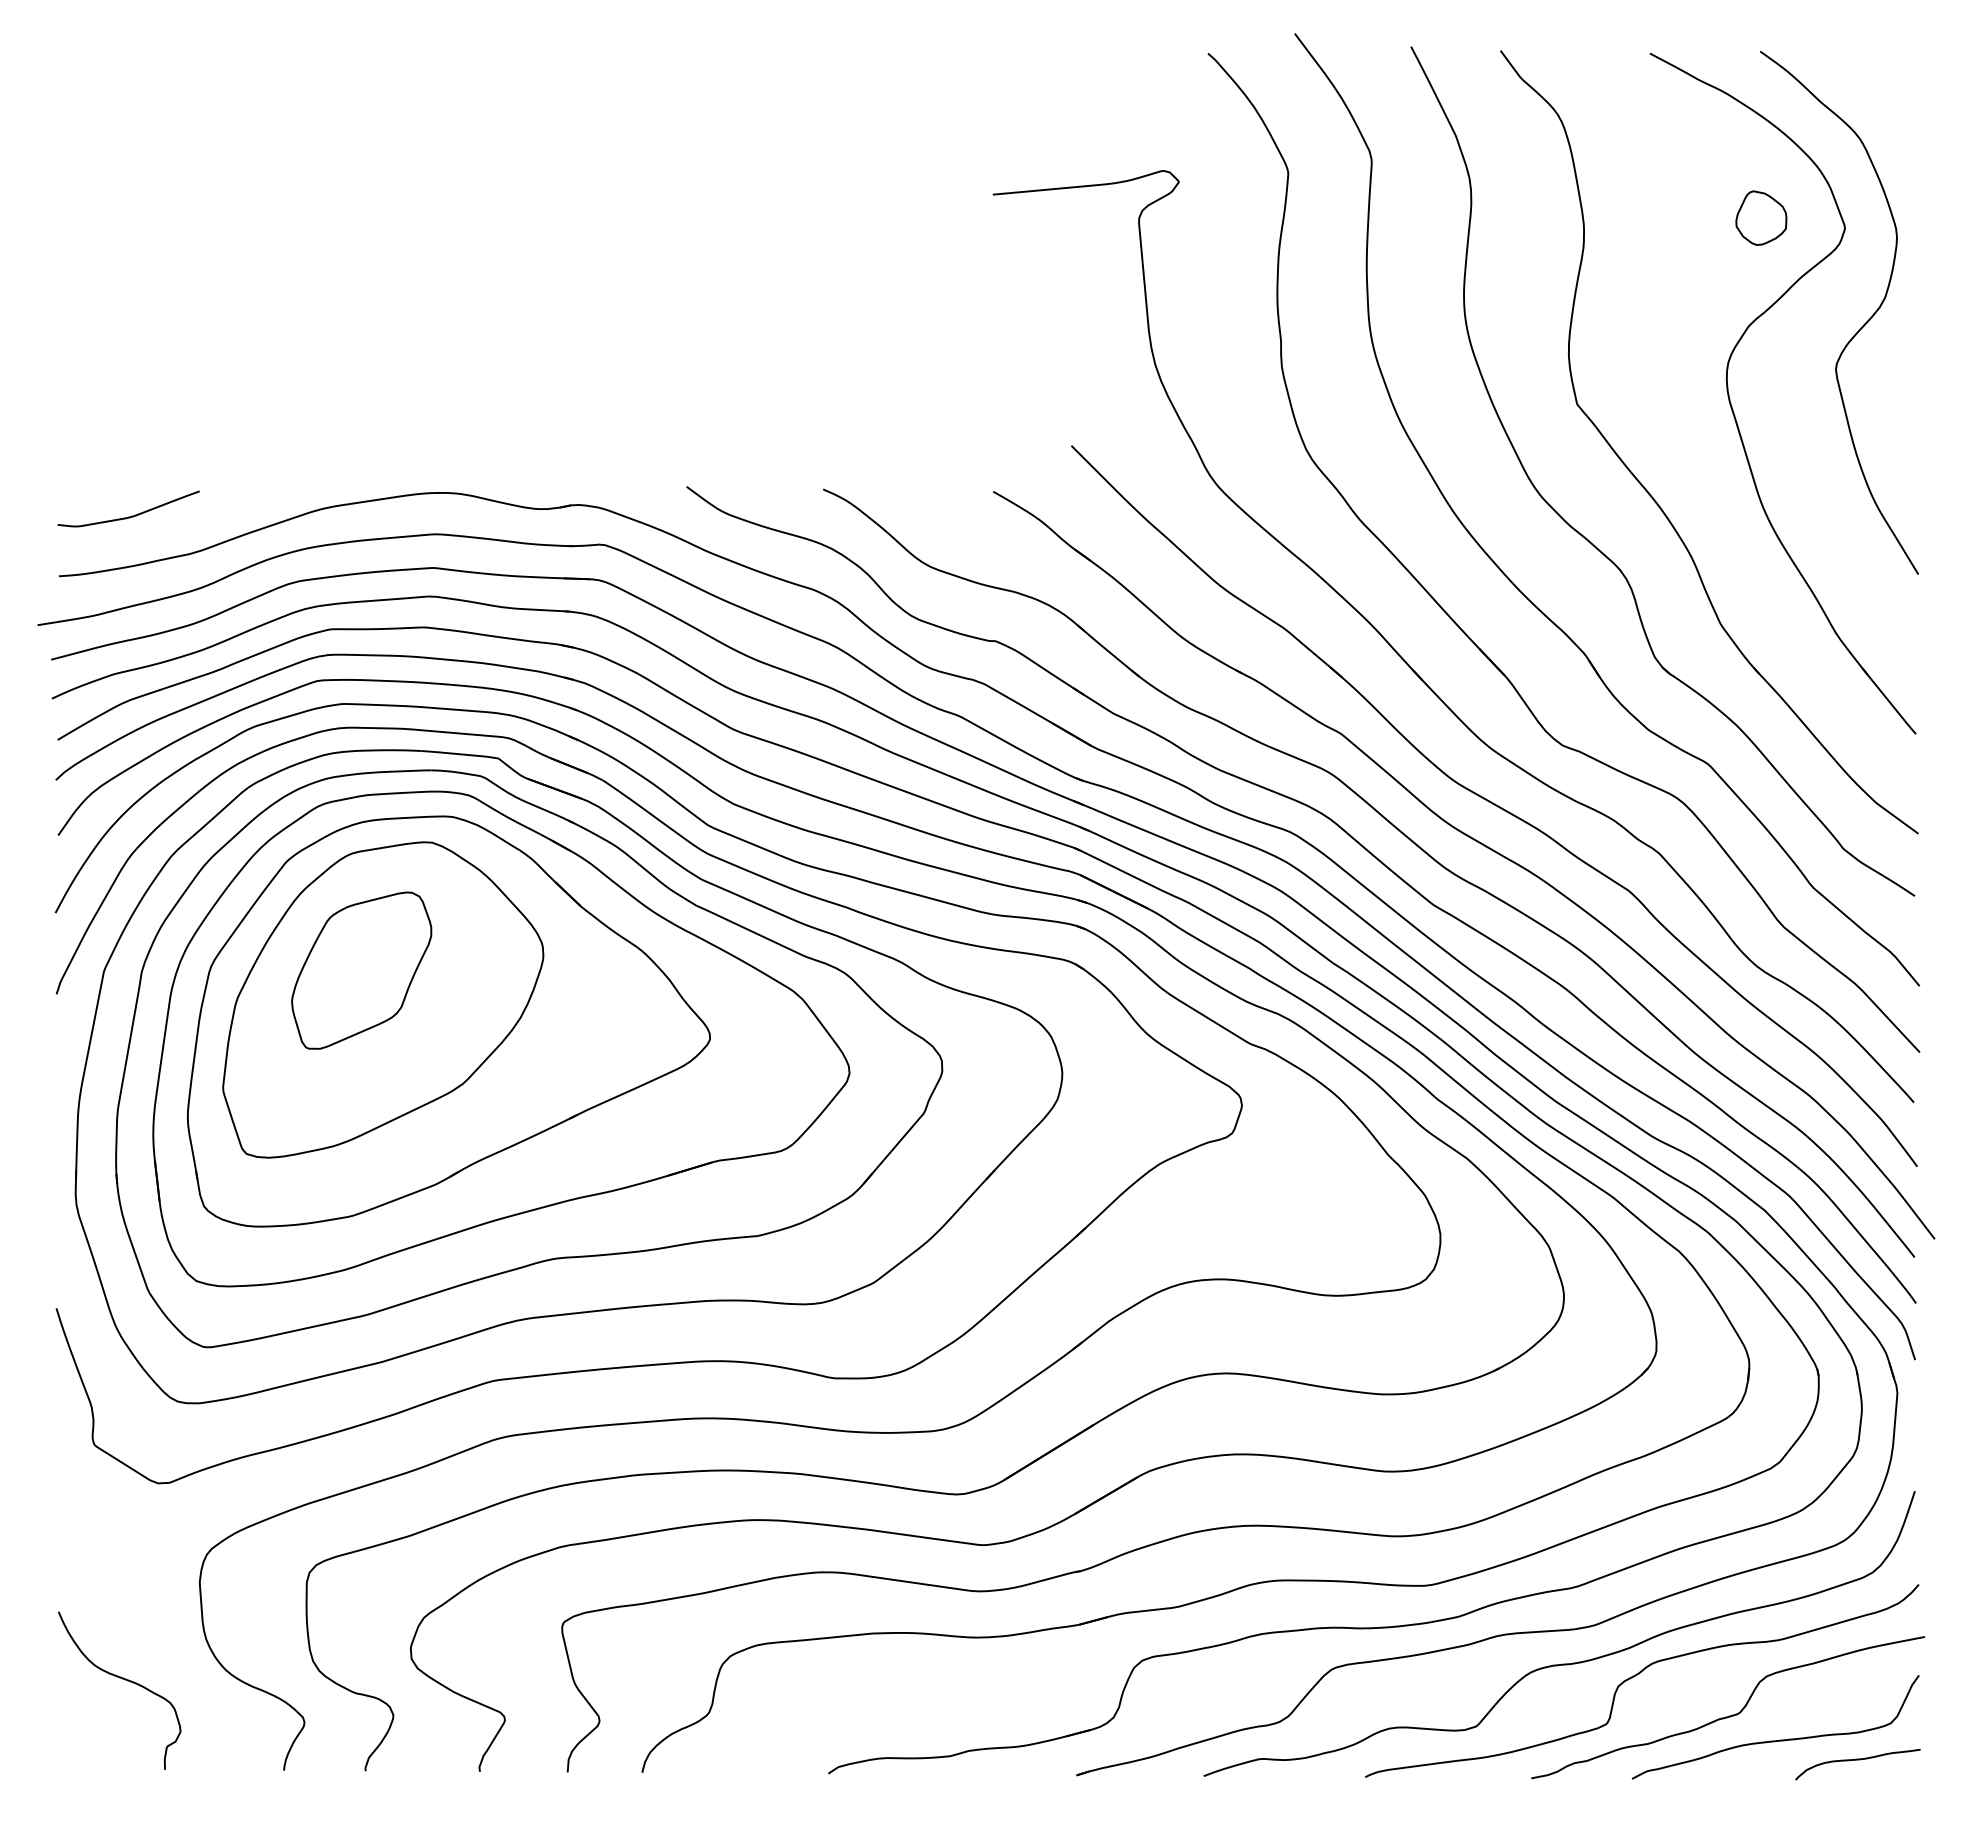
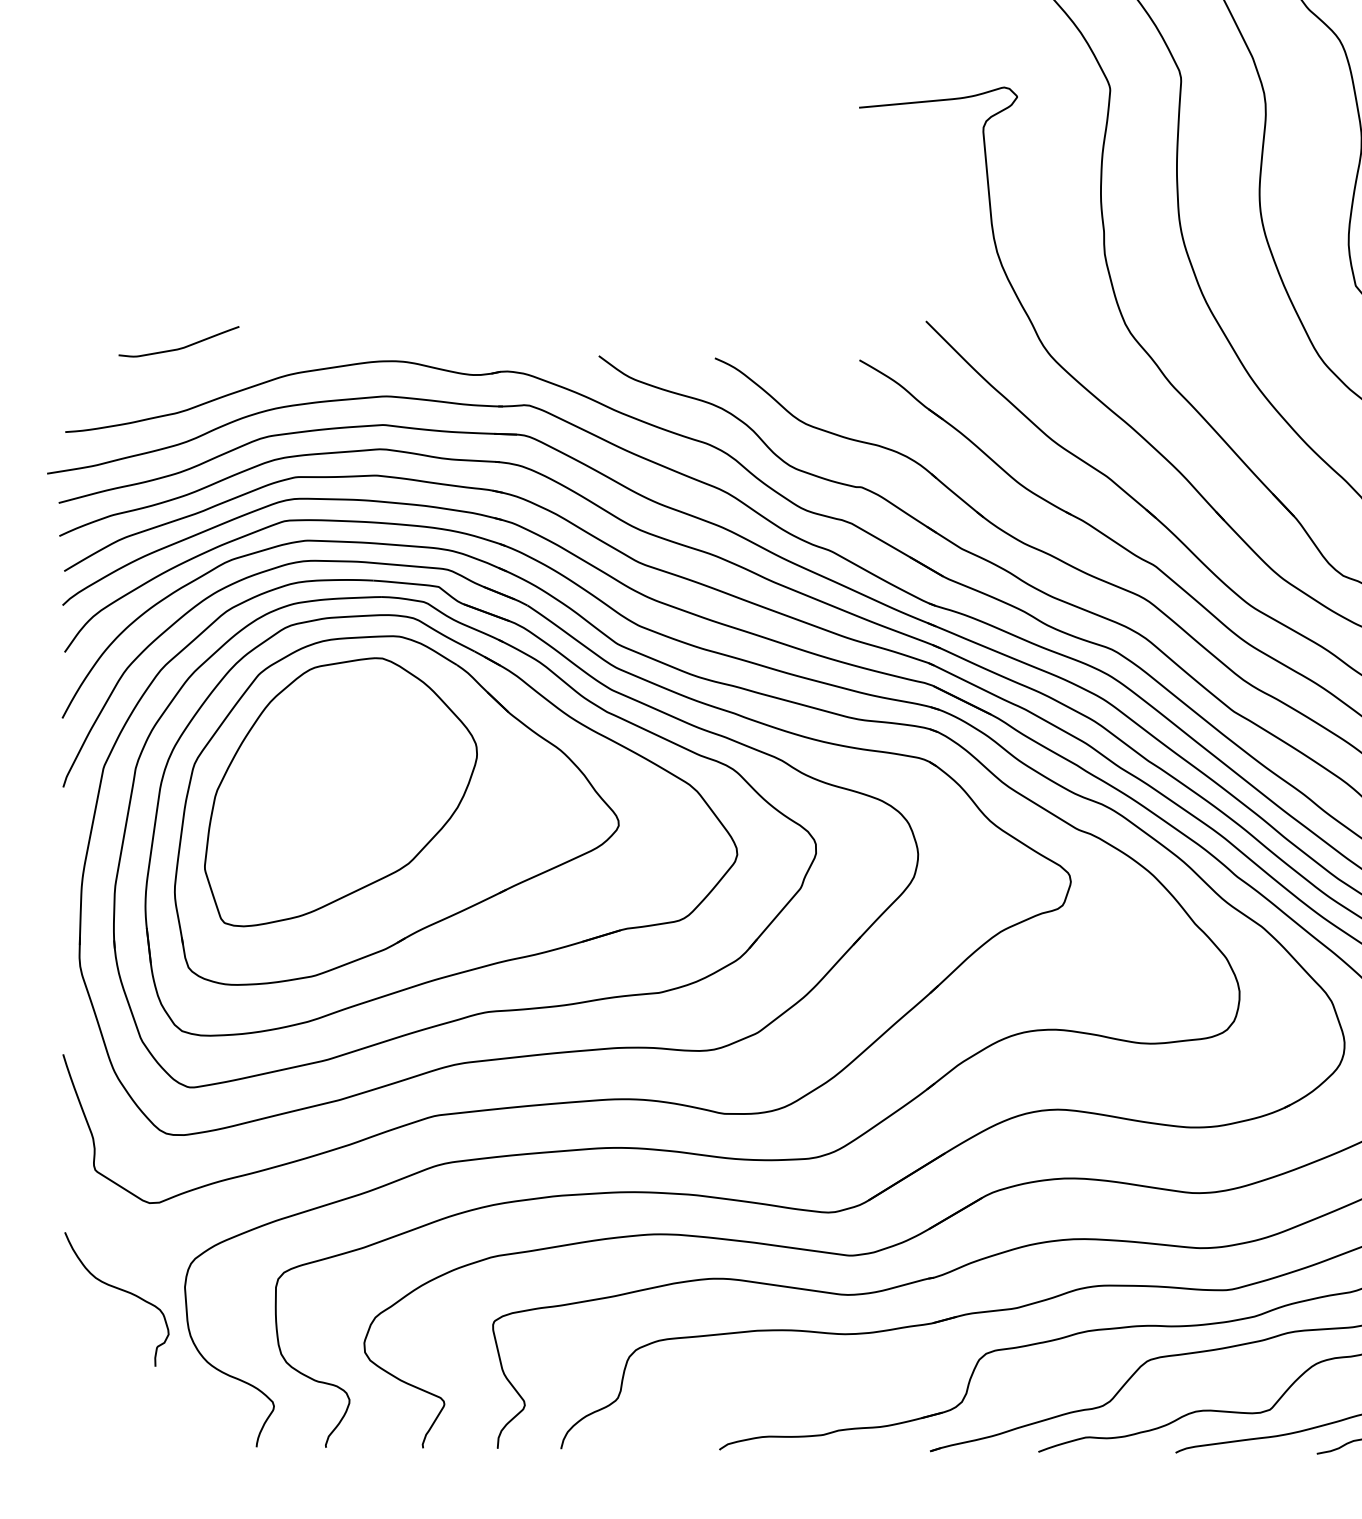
curve: (131, 515) -> (181, 347), moved
part: (361, 970) -> (322, 767), removed
curve: (122, 1679) -> (119, 1289), moved

